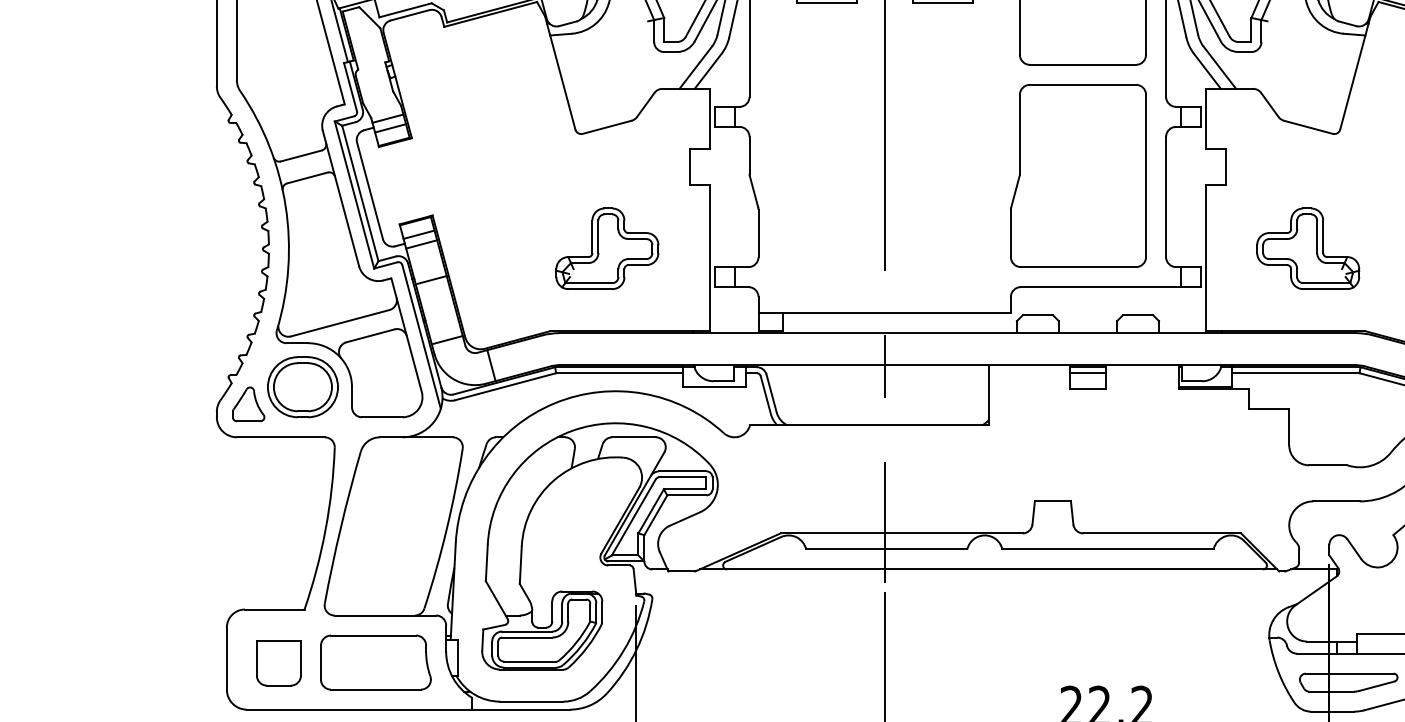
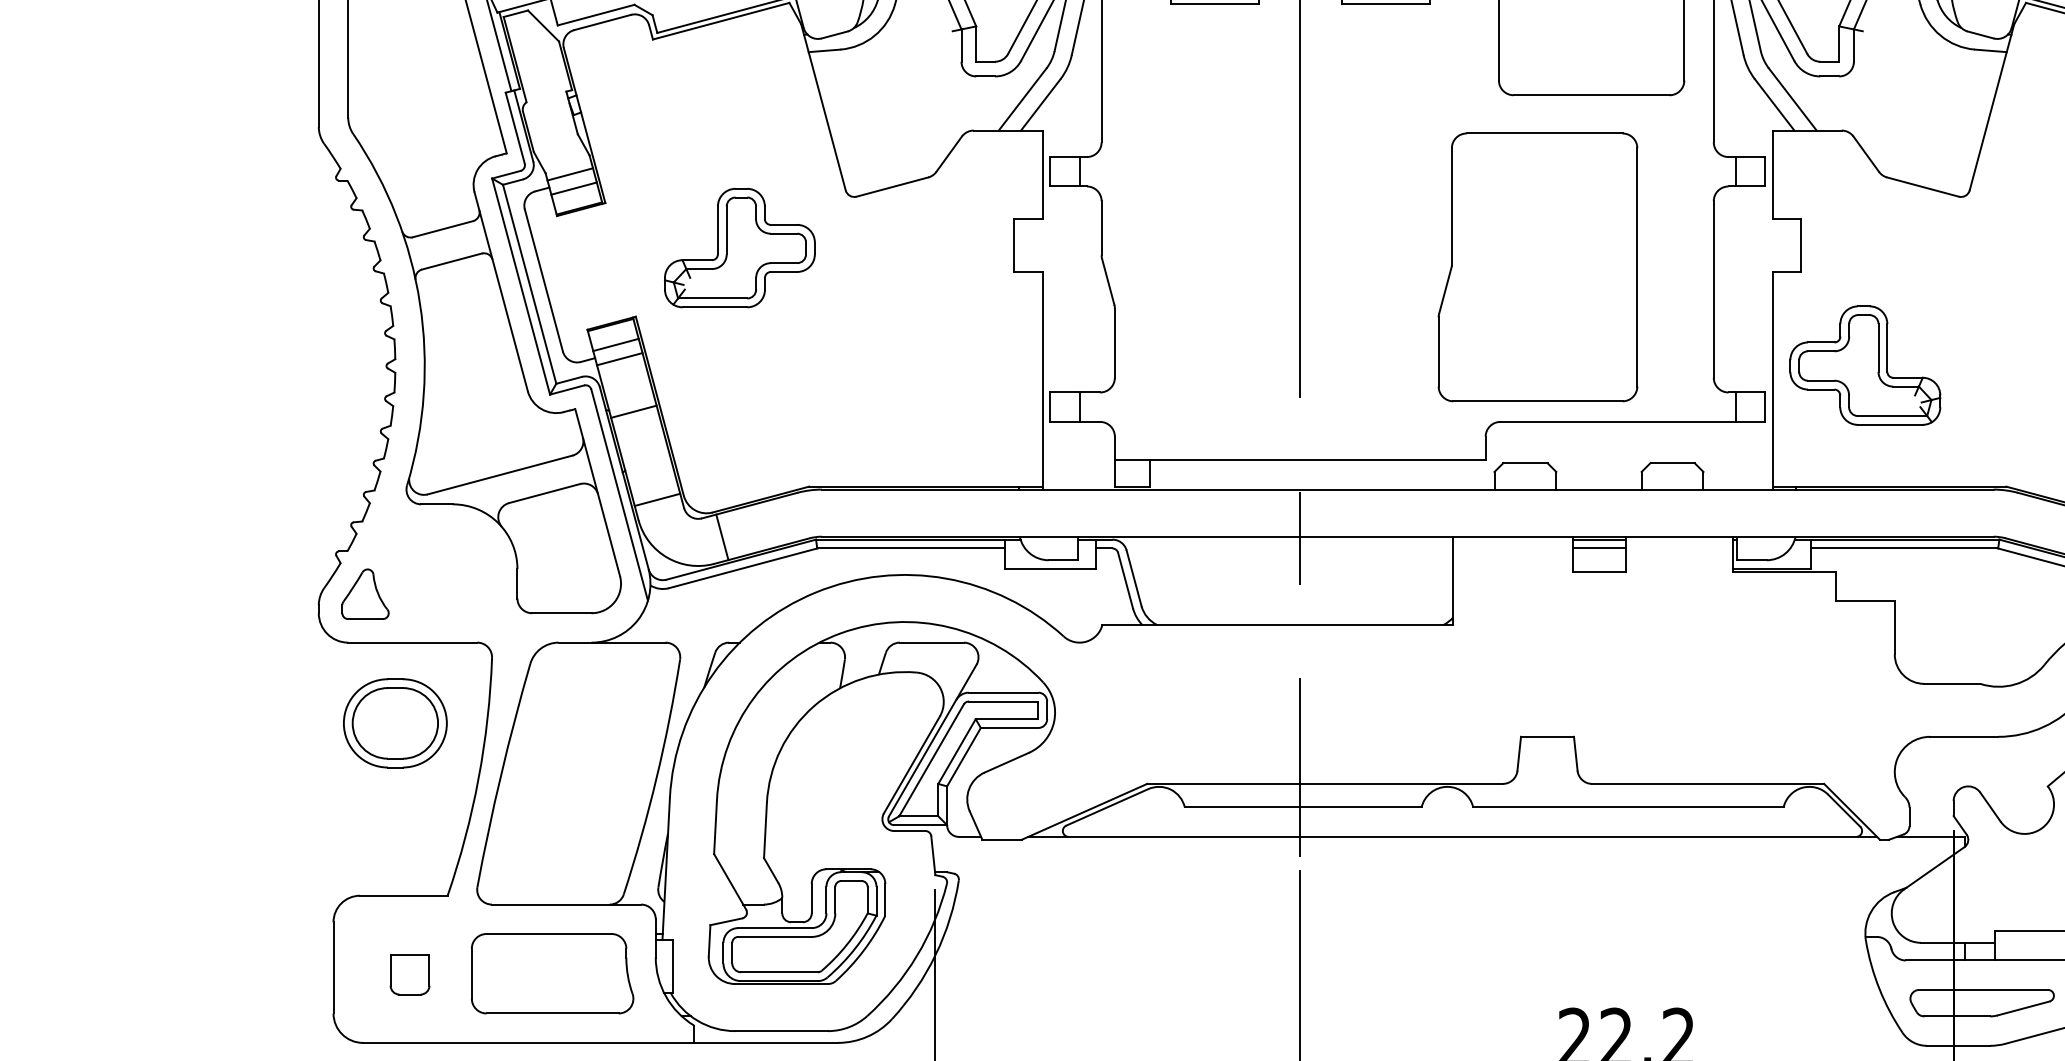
part: (1078, 175) -> (1538, 266), moved
part: (607, 248) -> (740, 247), moved
part: (1308, 248) -> (1865, 365), moved
part: (302, 387) -> (394, 723), moved
part: (278, 663) -> (409, 975), size x0.6

